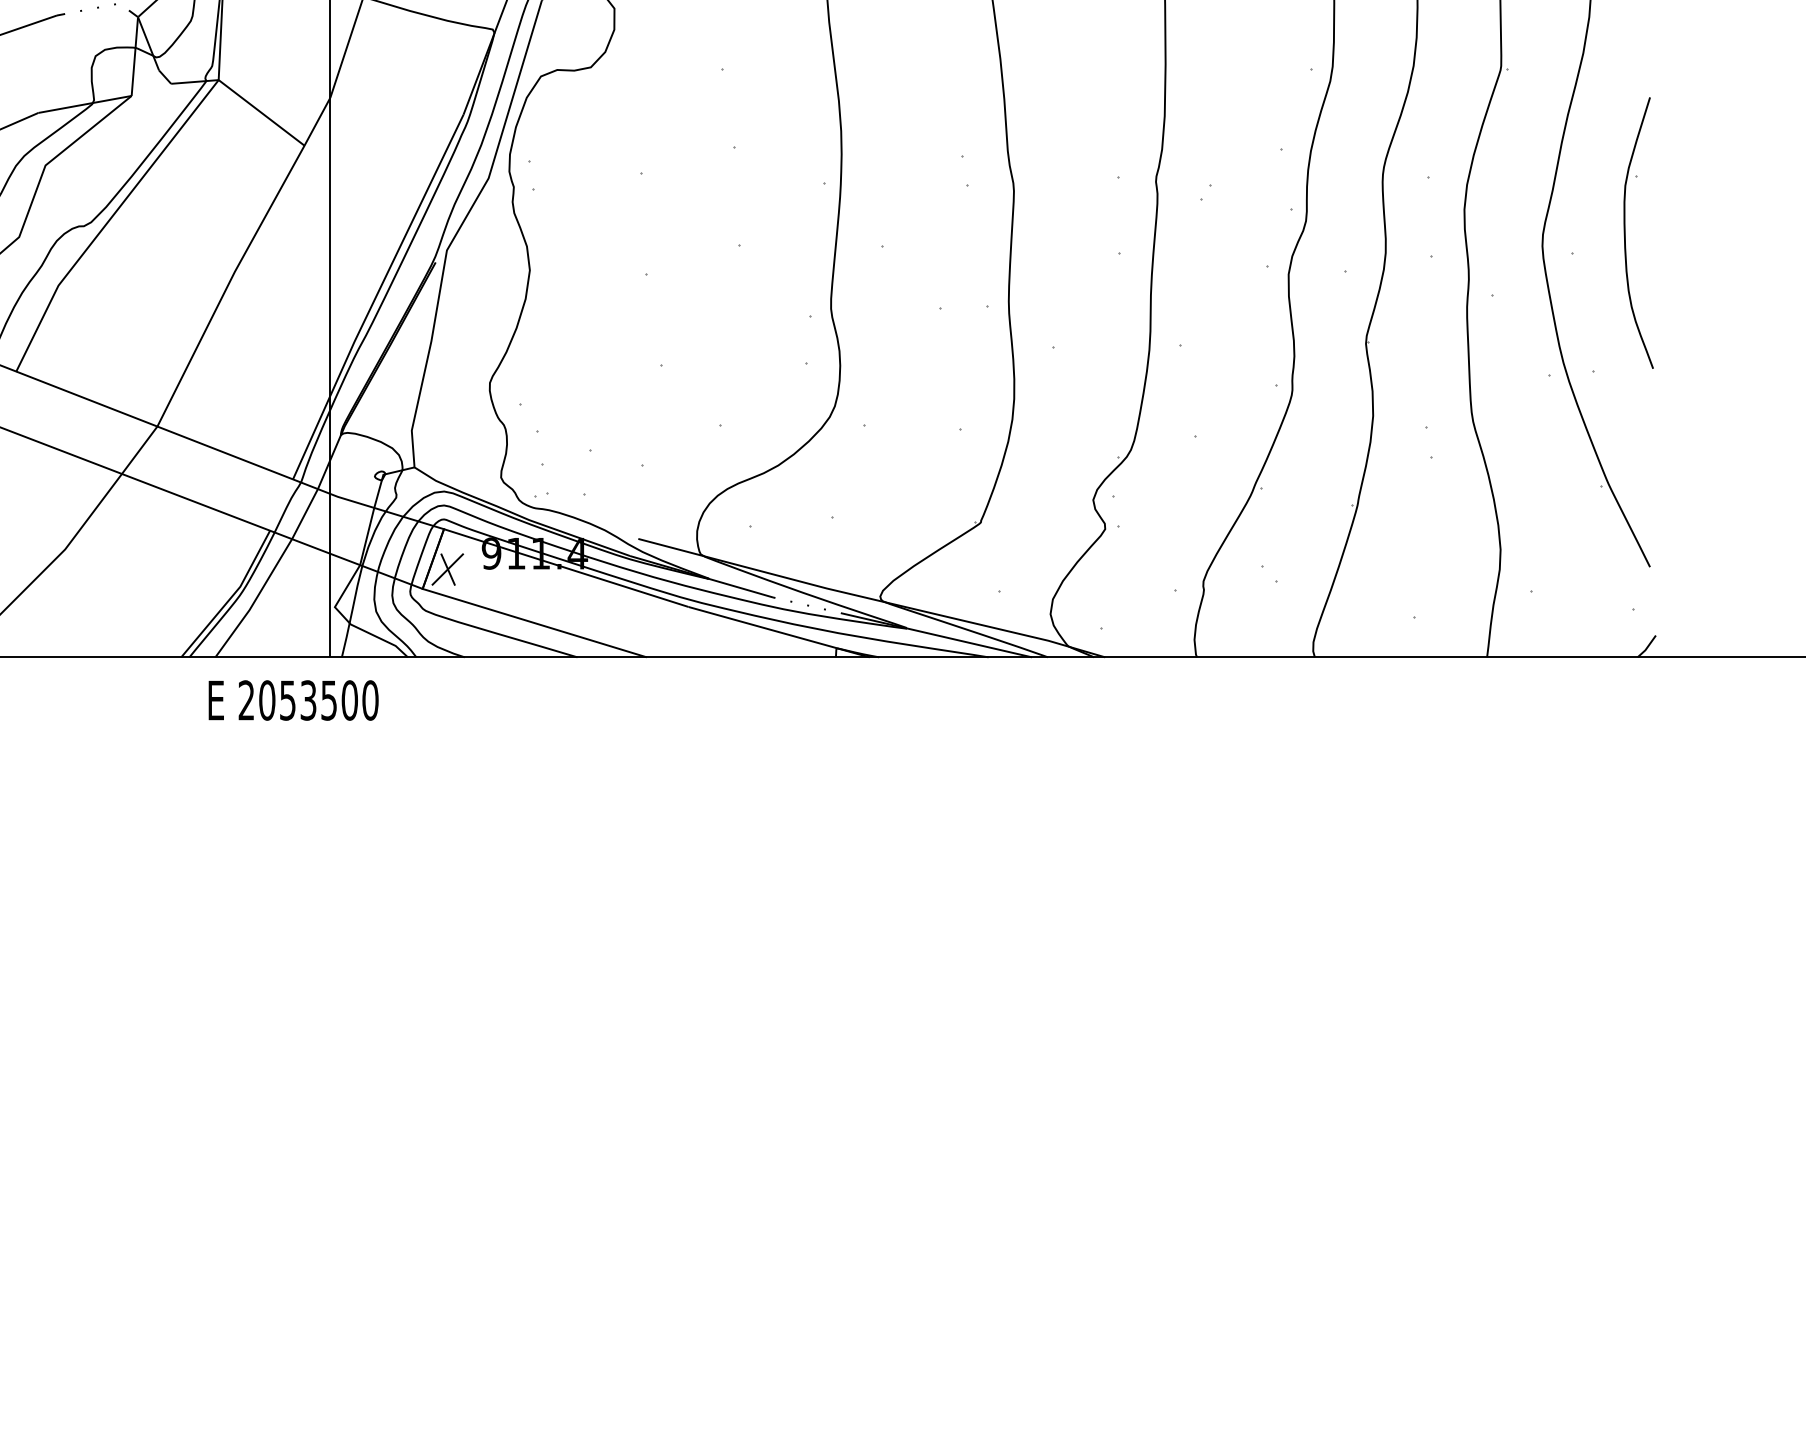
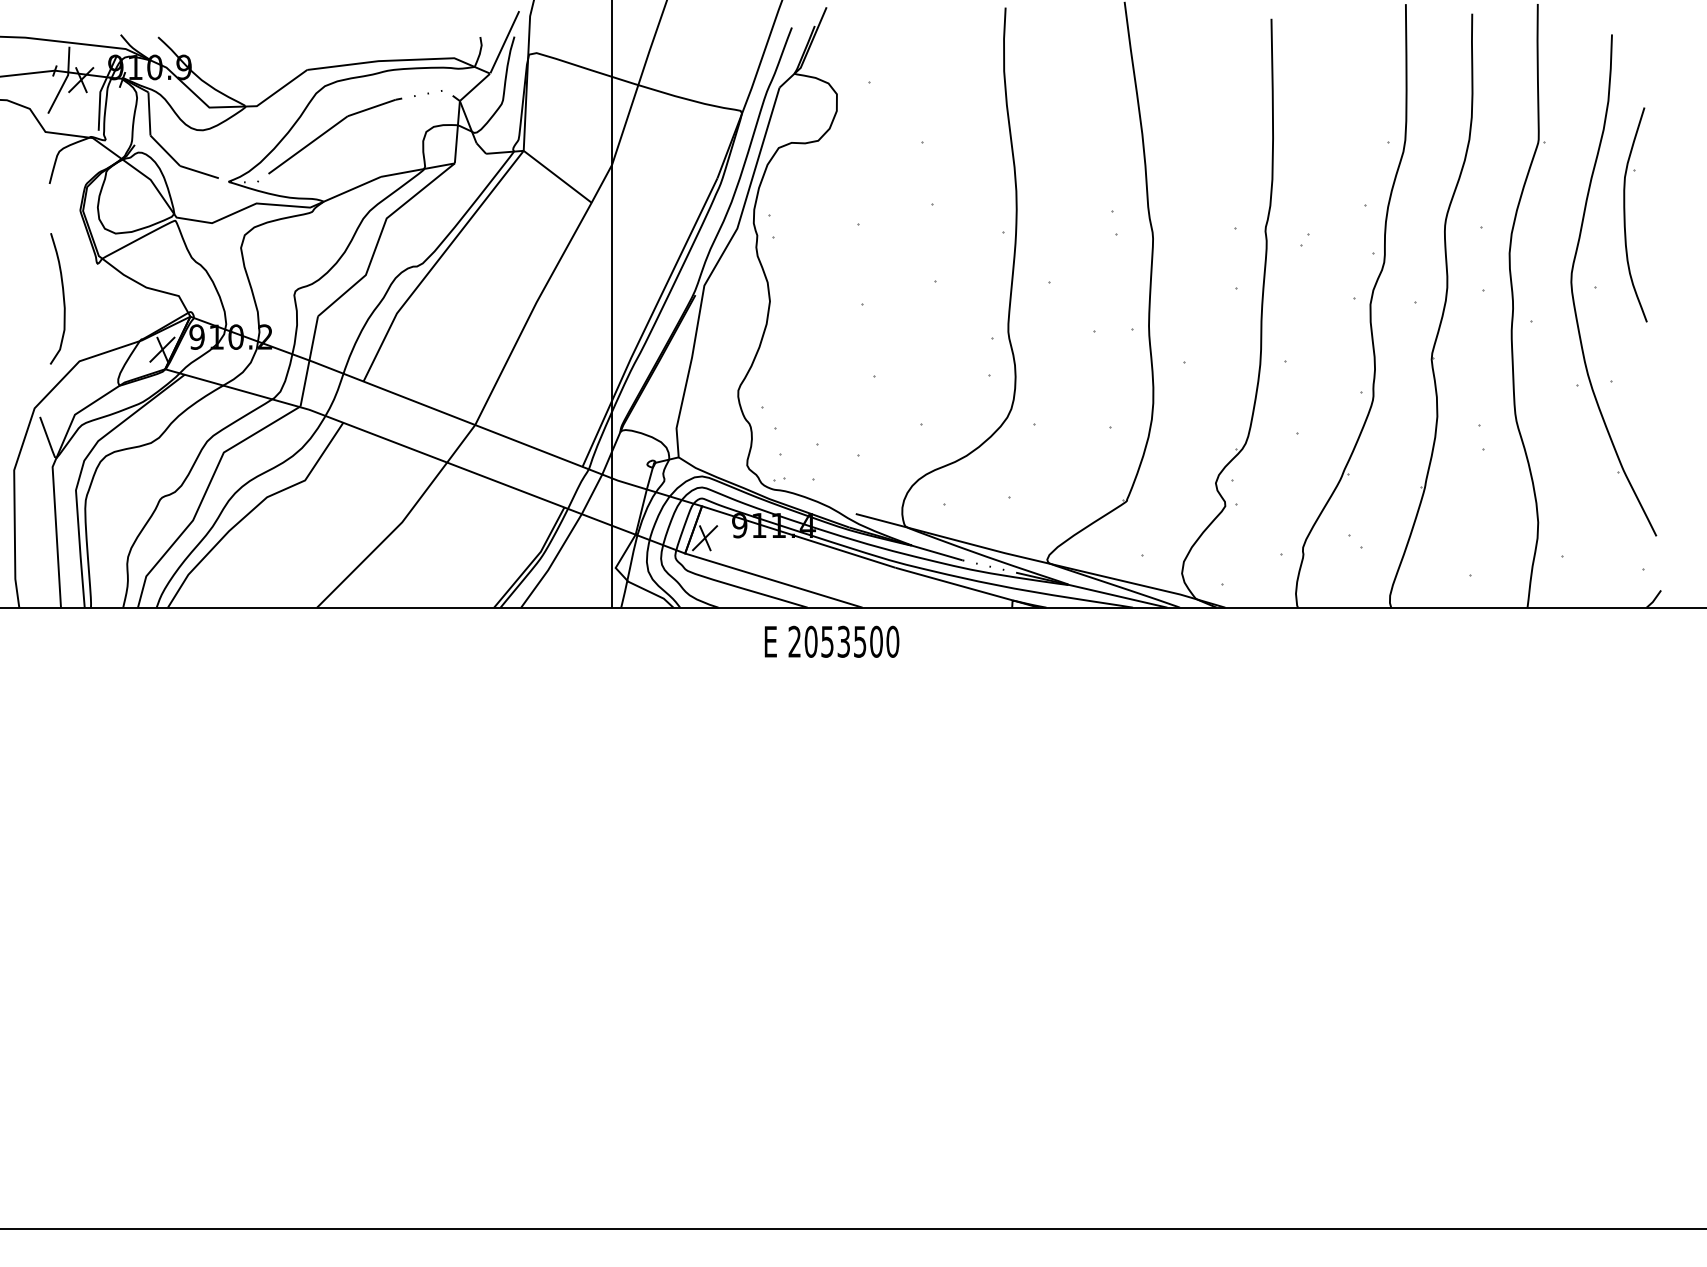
part: (1626, 232) -> (1625, 214), moved
text: (292, 700) -> (831, 641), moved

